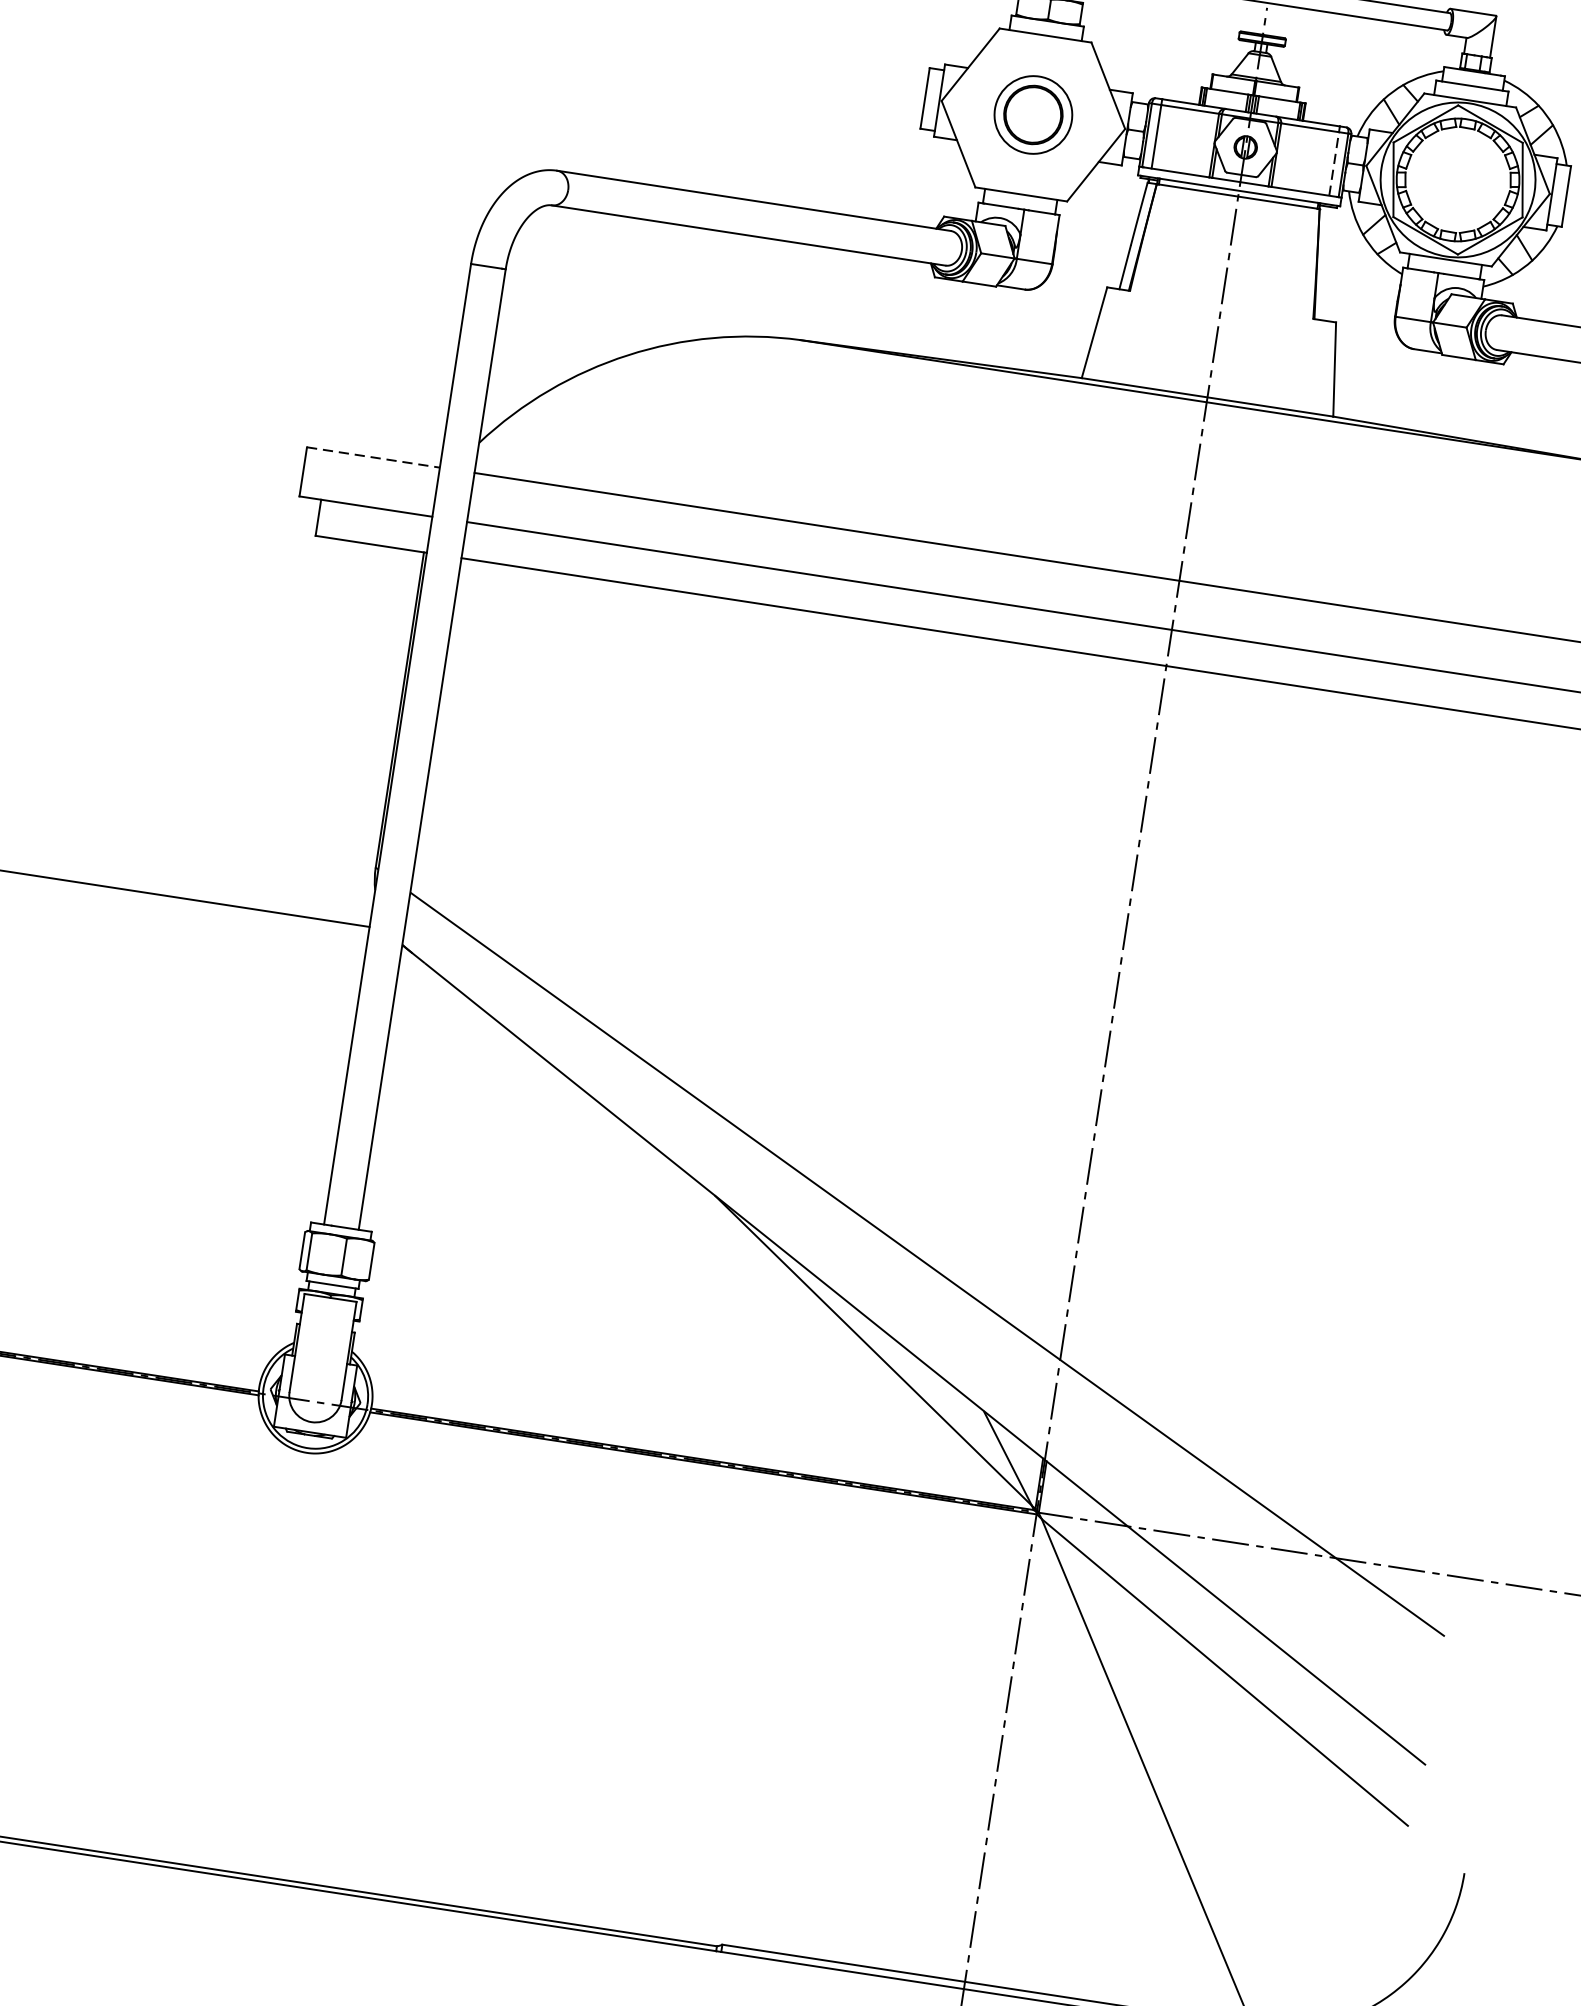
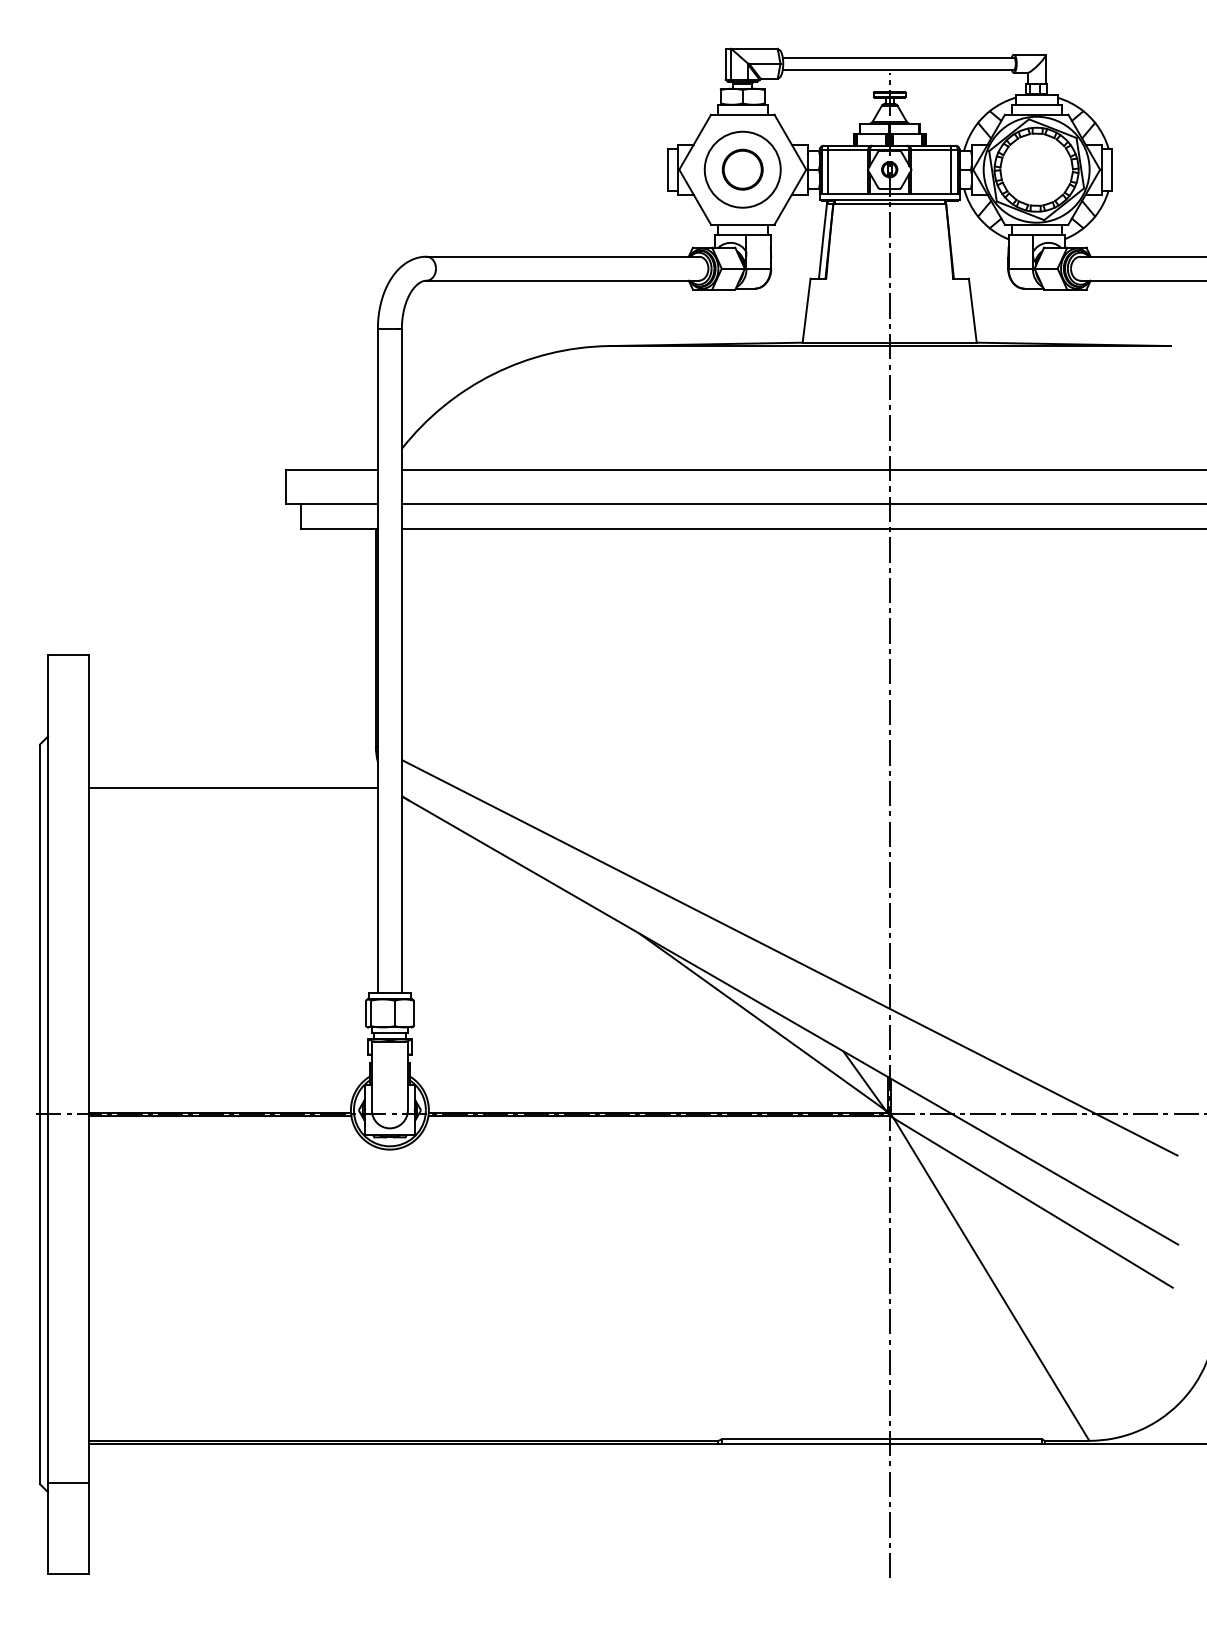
circle: (1033, 114) -> (742, 169), size x1.43
line: (1334, 163) -> (951, 171), dashed -> solid
line: (372, 457) -> (331, 469), dashed -> solid

